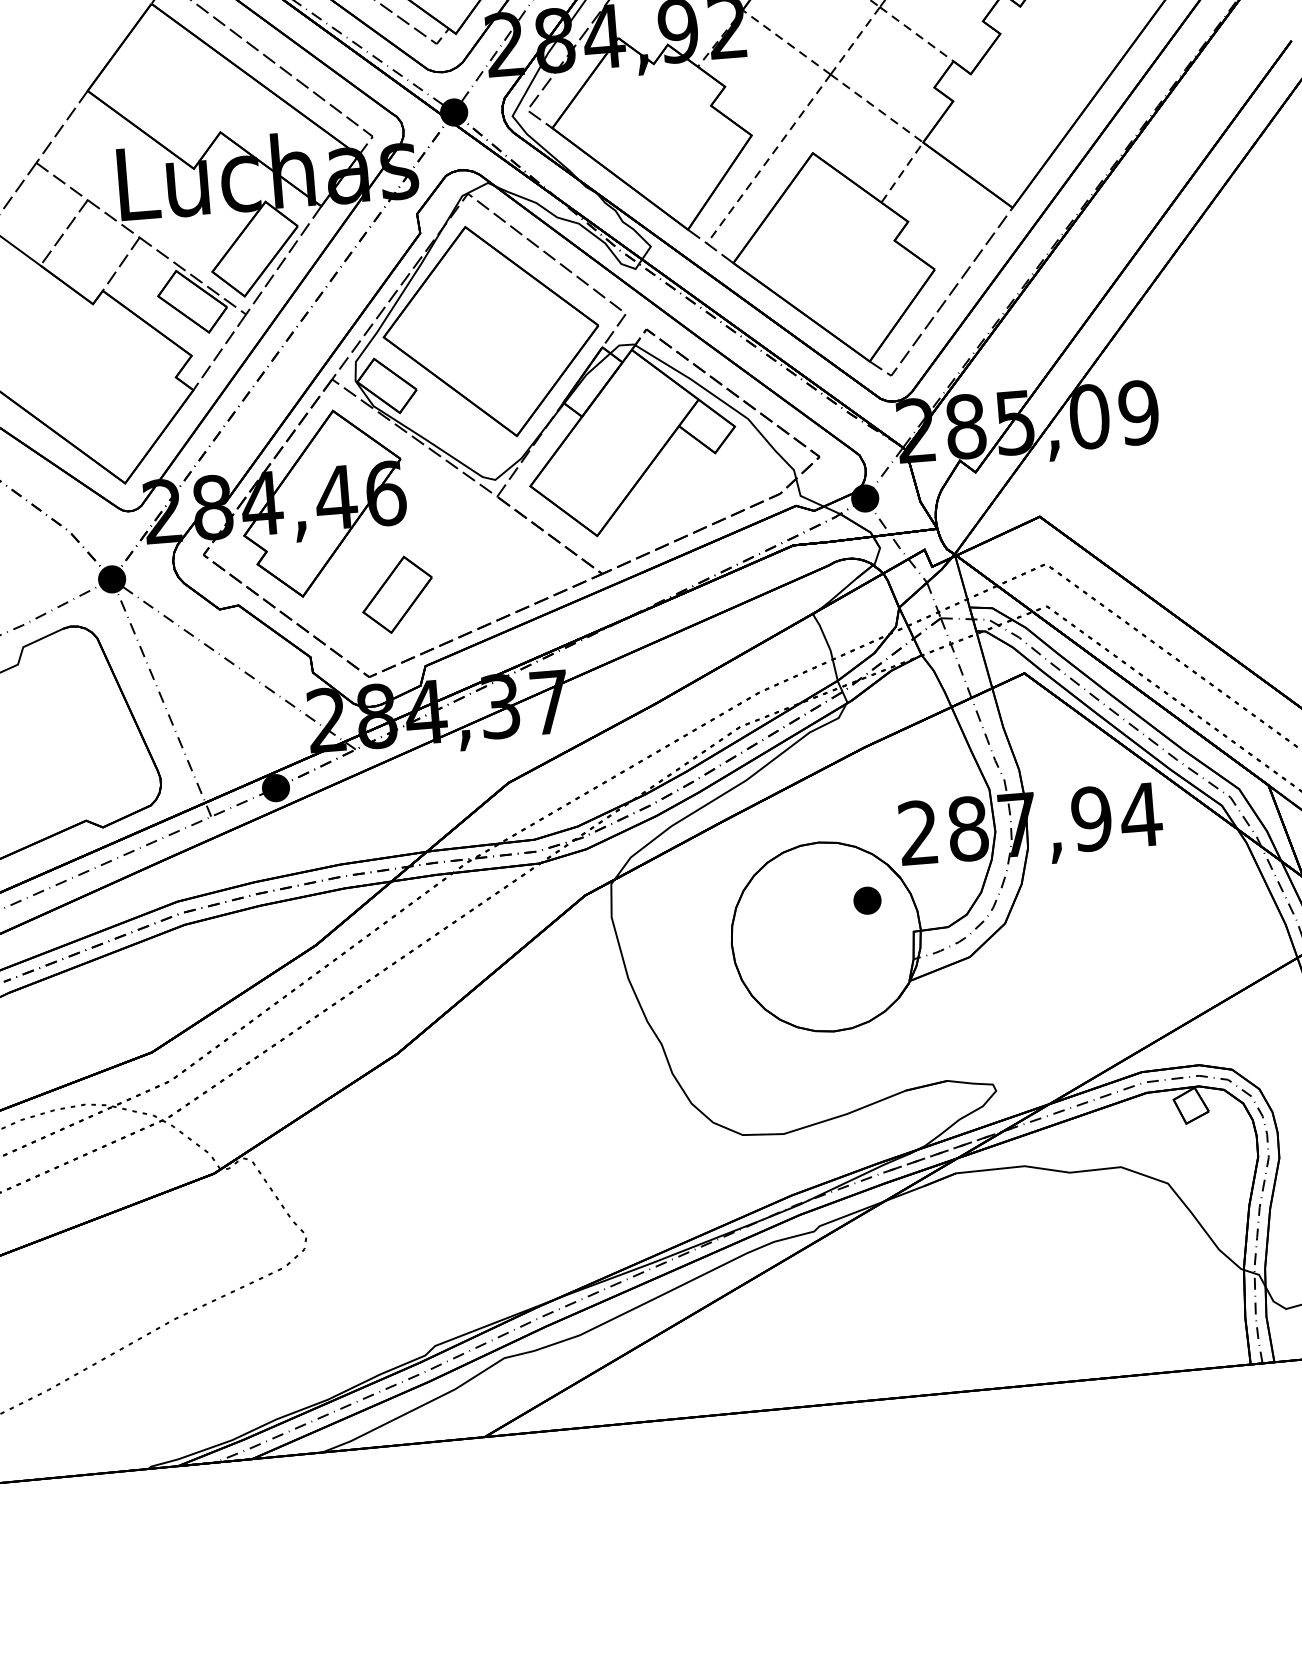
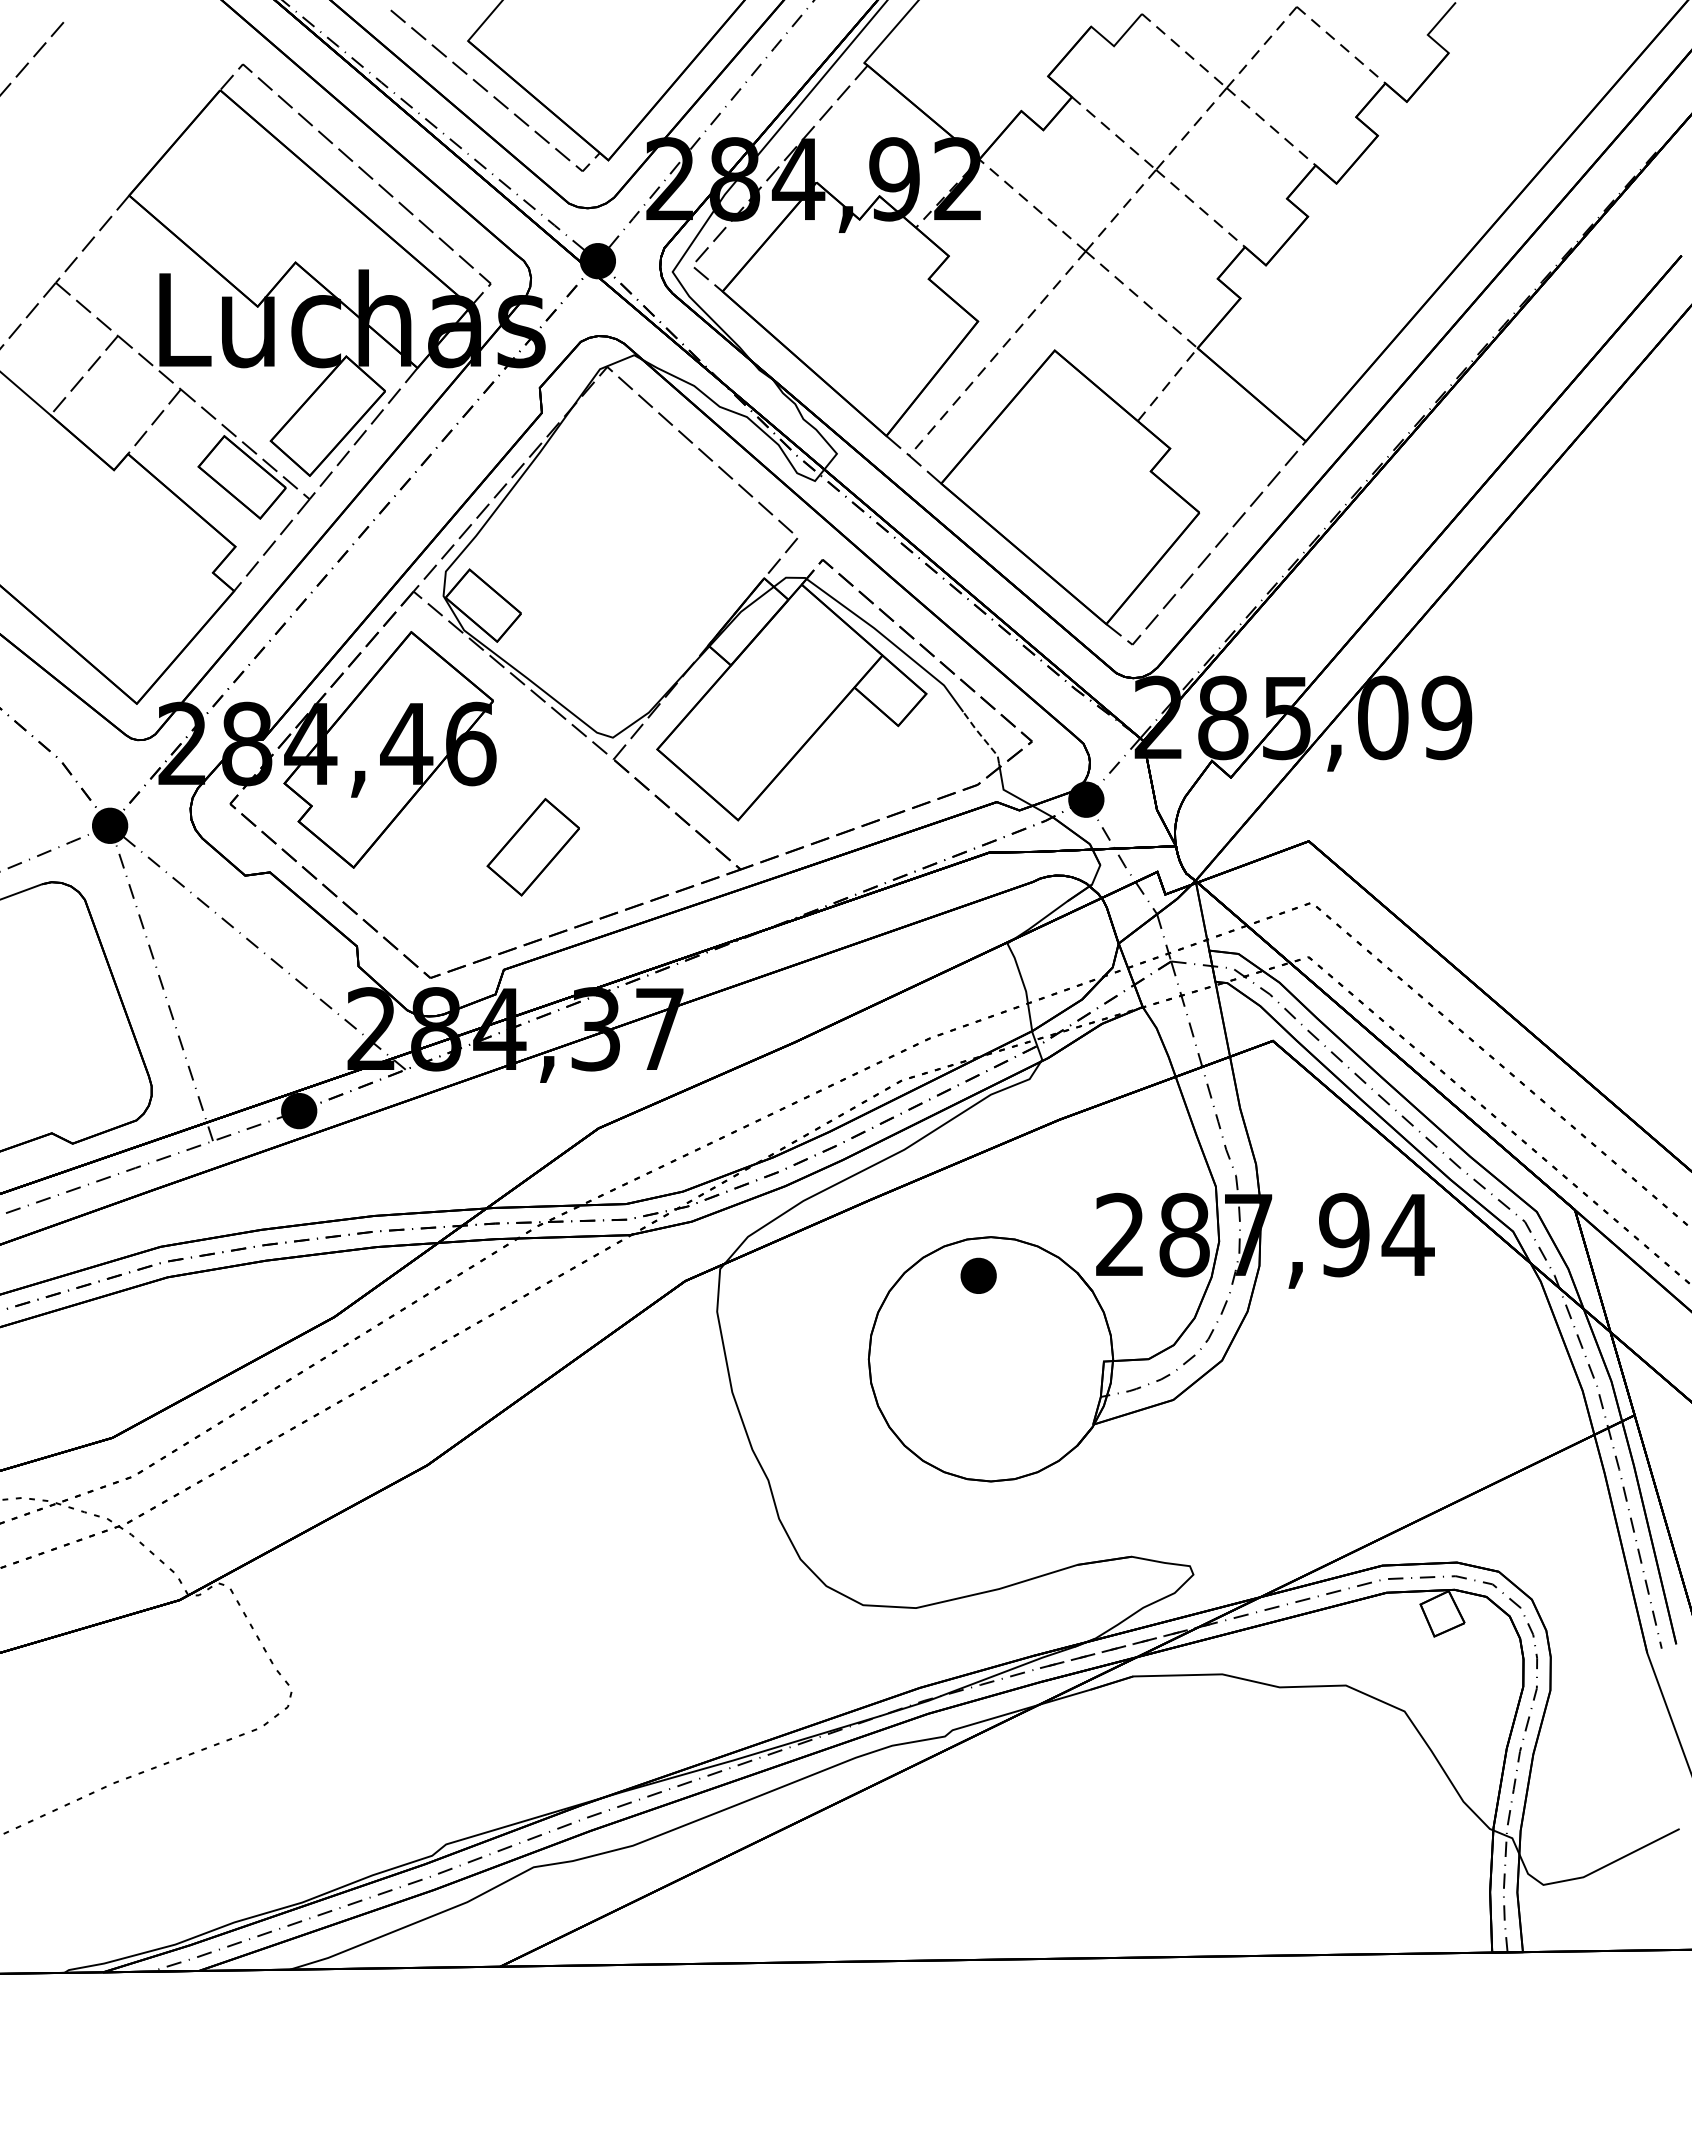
part: (490, 331) -> (622, 546), removed
line: (781, 456) -> (982, 736), solid -> dashed
part: (396, 595) -> (532, 847), moved
part: (867, 900) -> (978, 1275), moved

